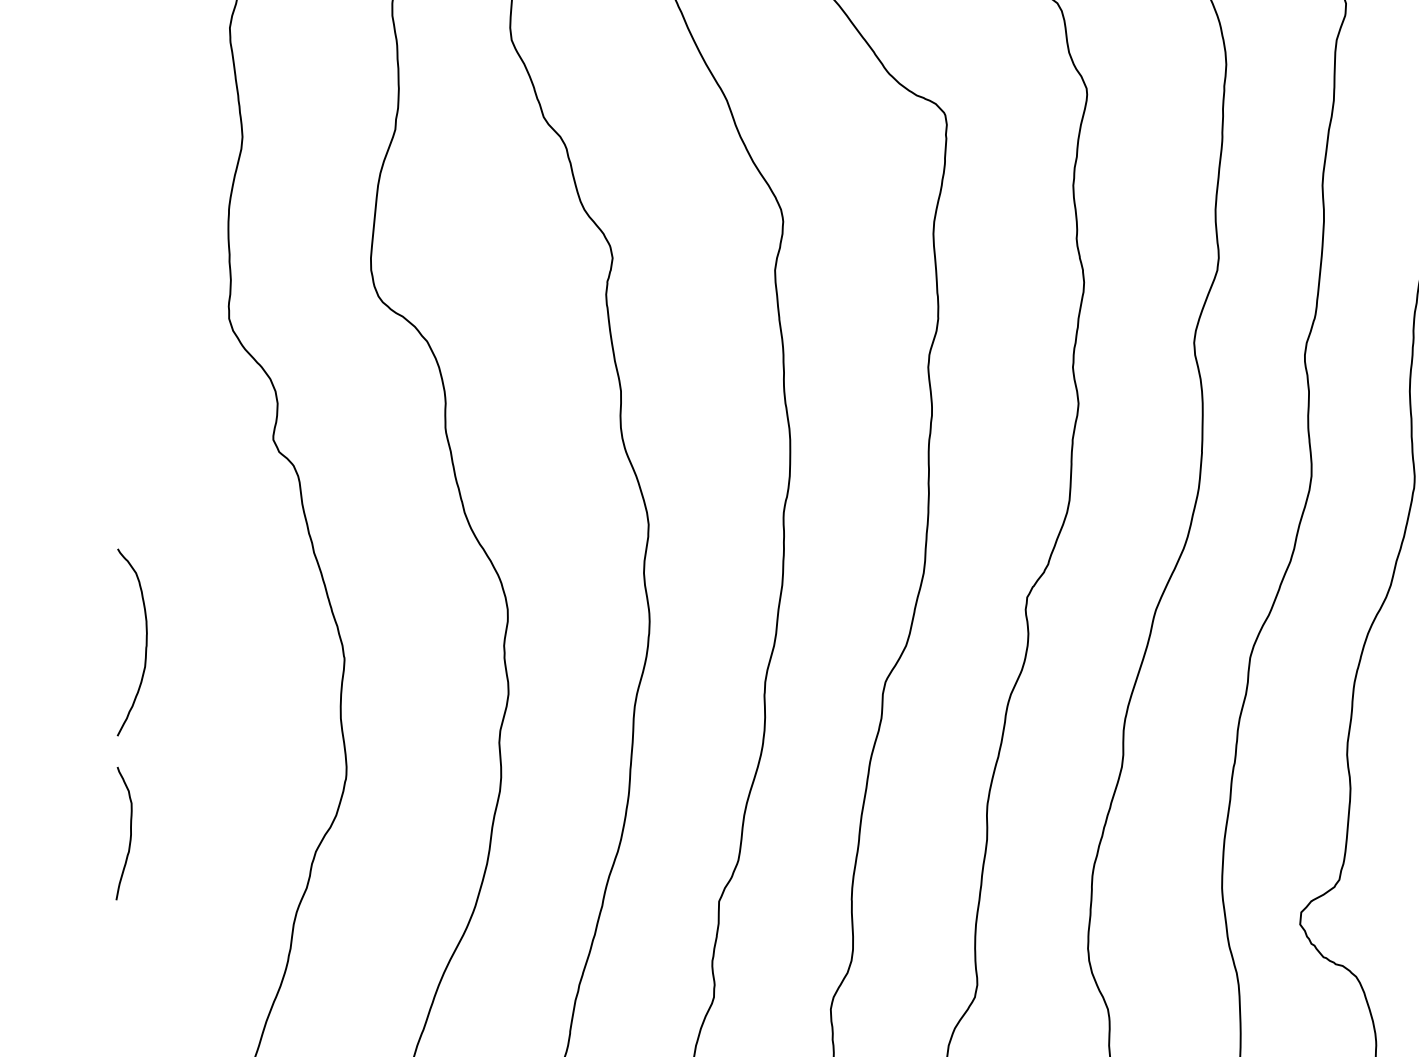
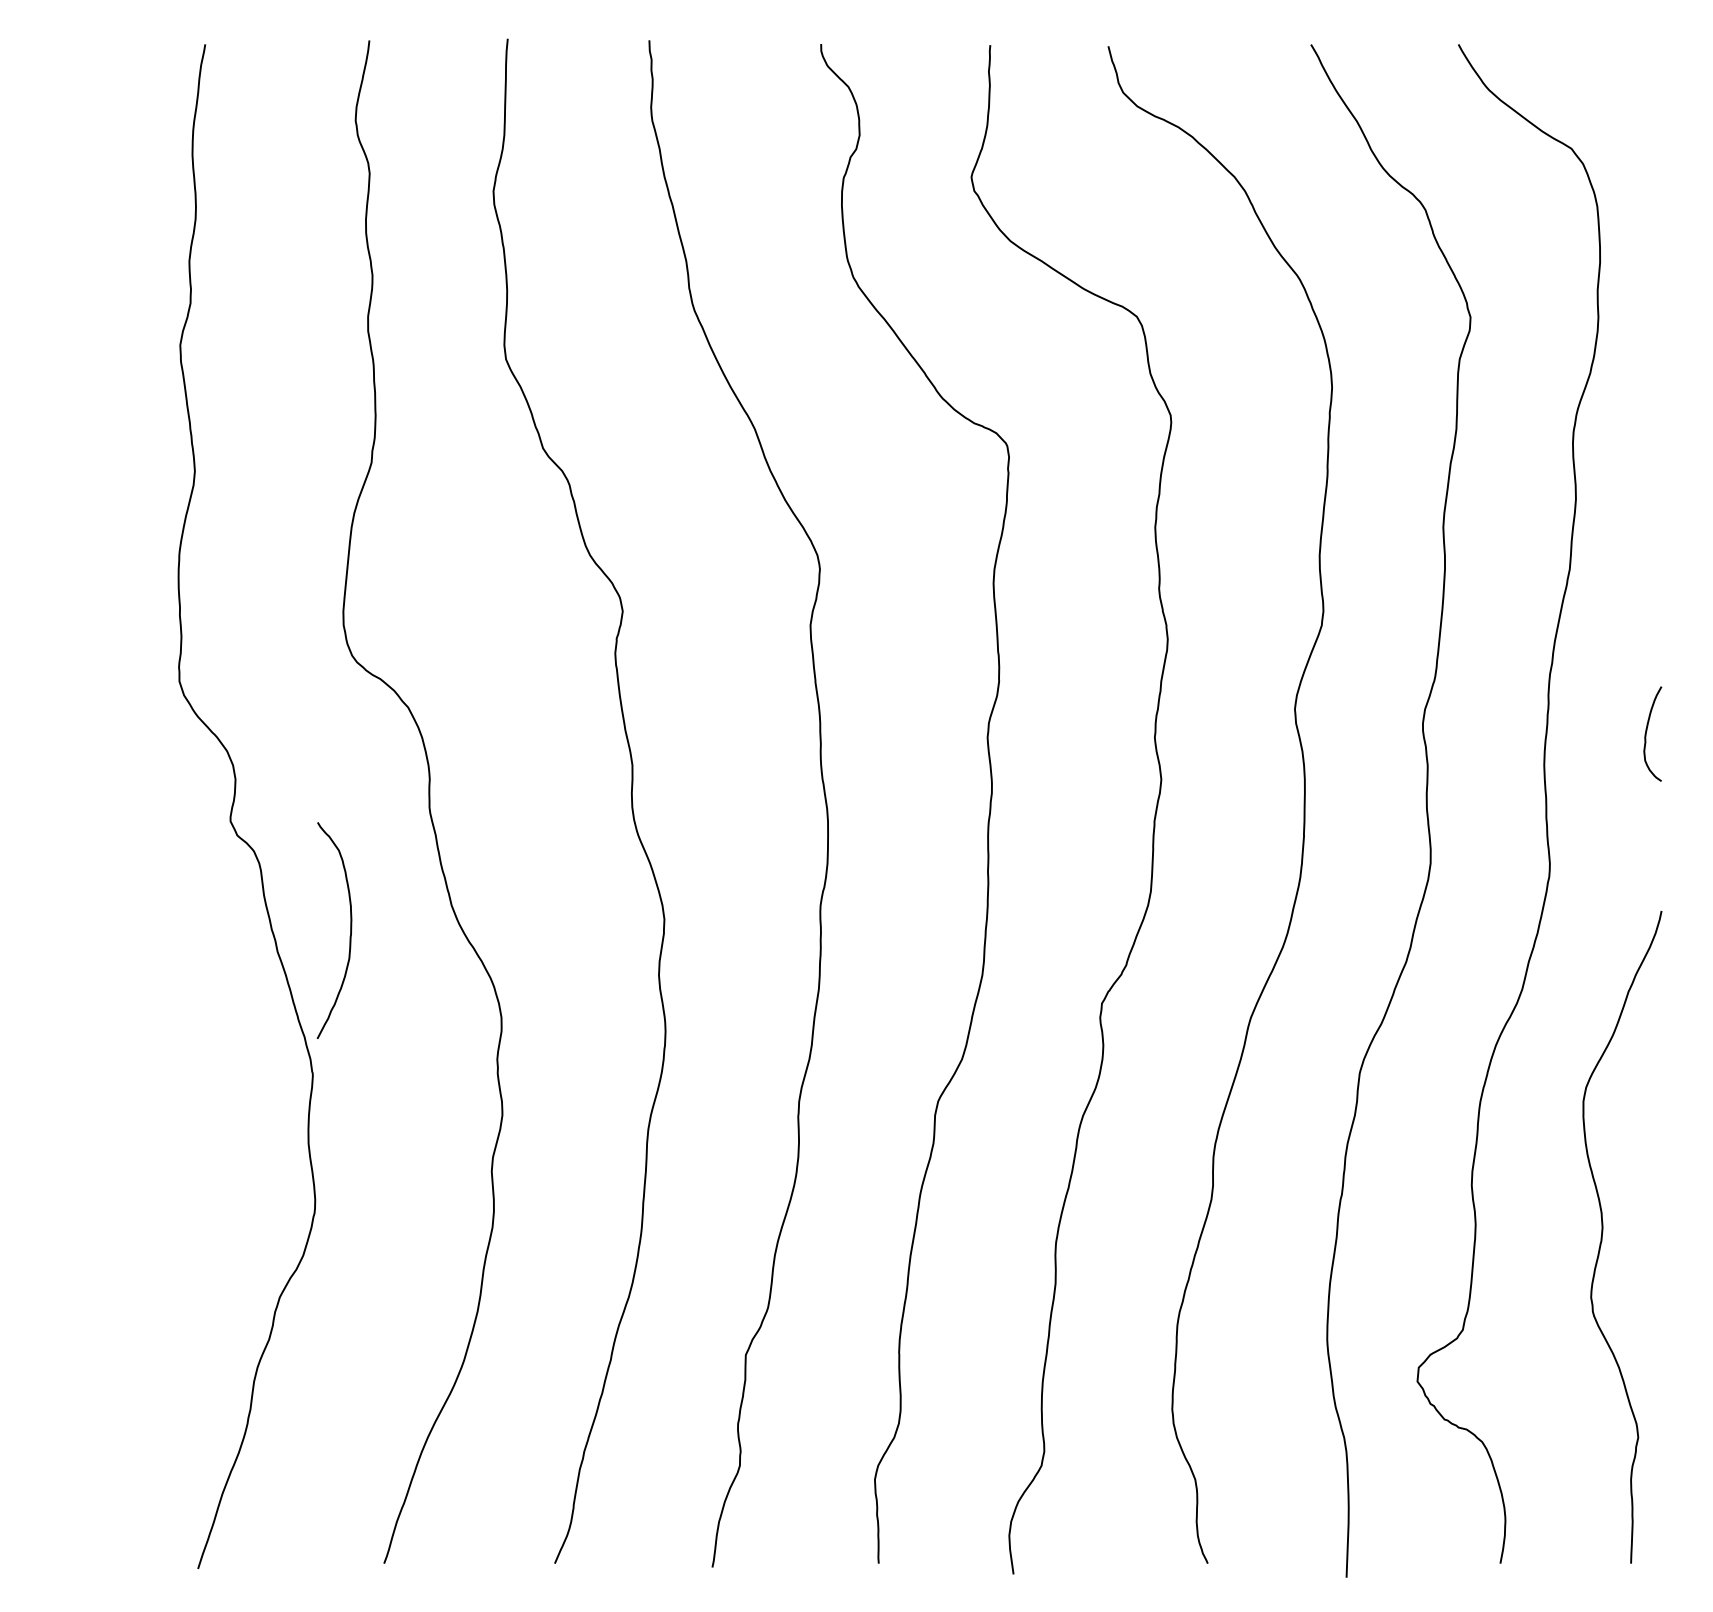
curve: (146, 642) -> (350, 930), moved
curve: (130, 833) -> (65, 1276), removed

